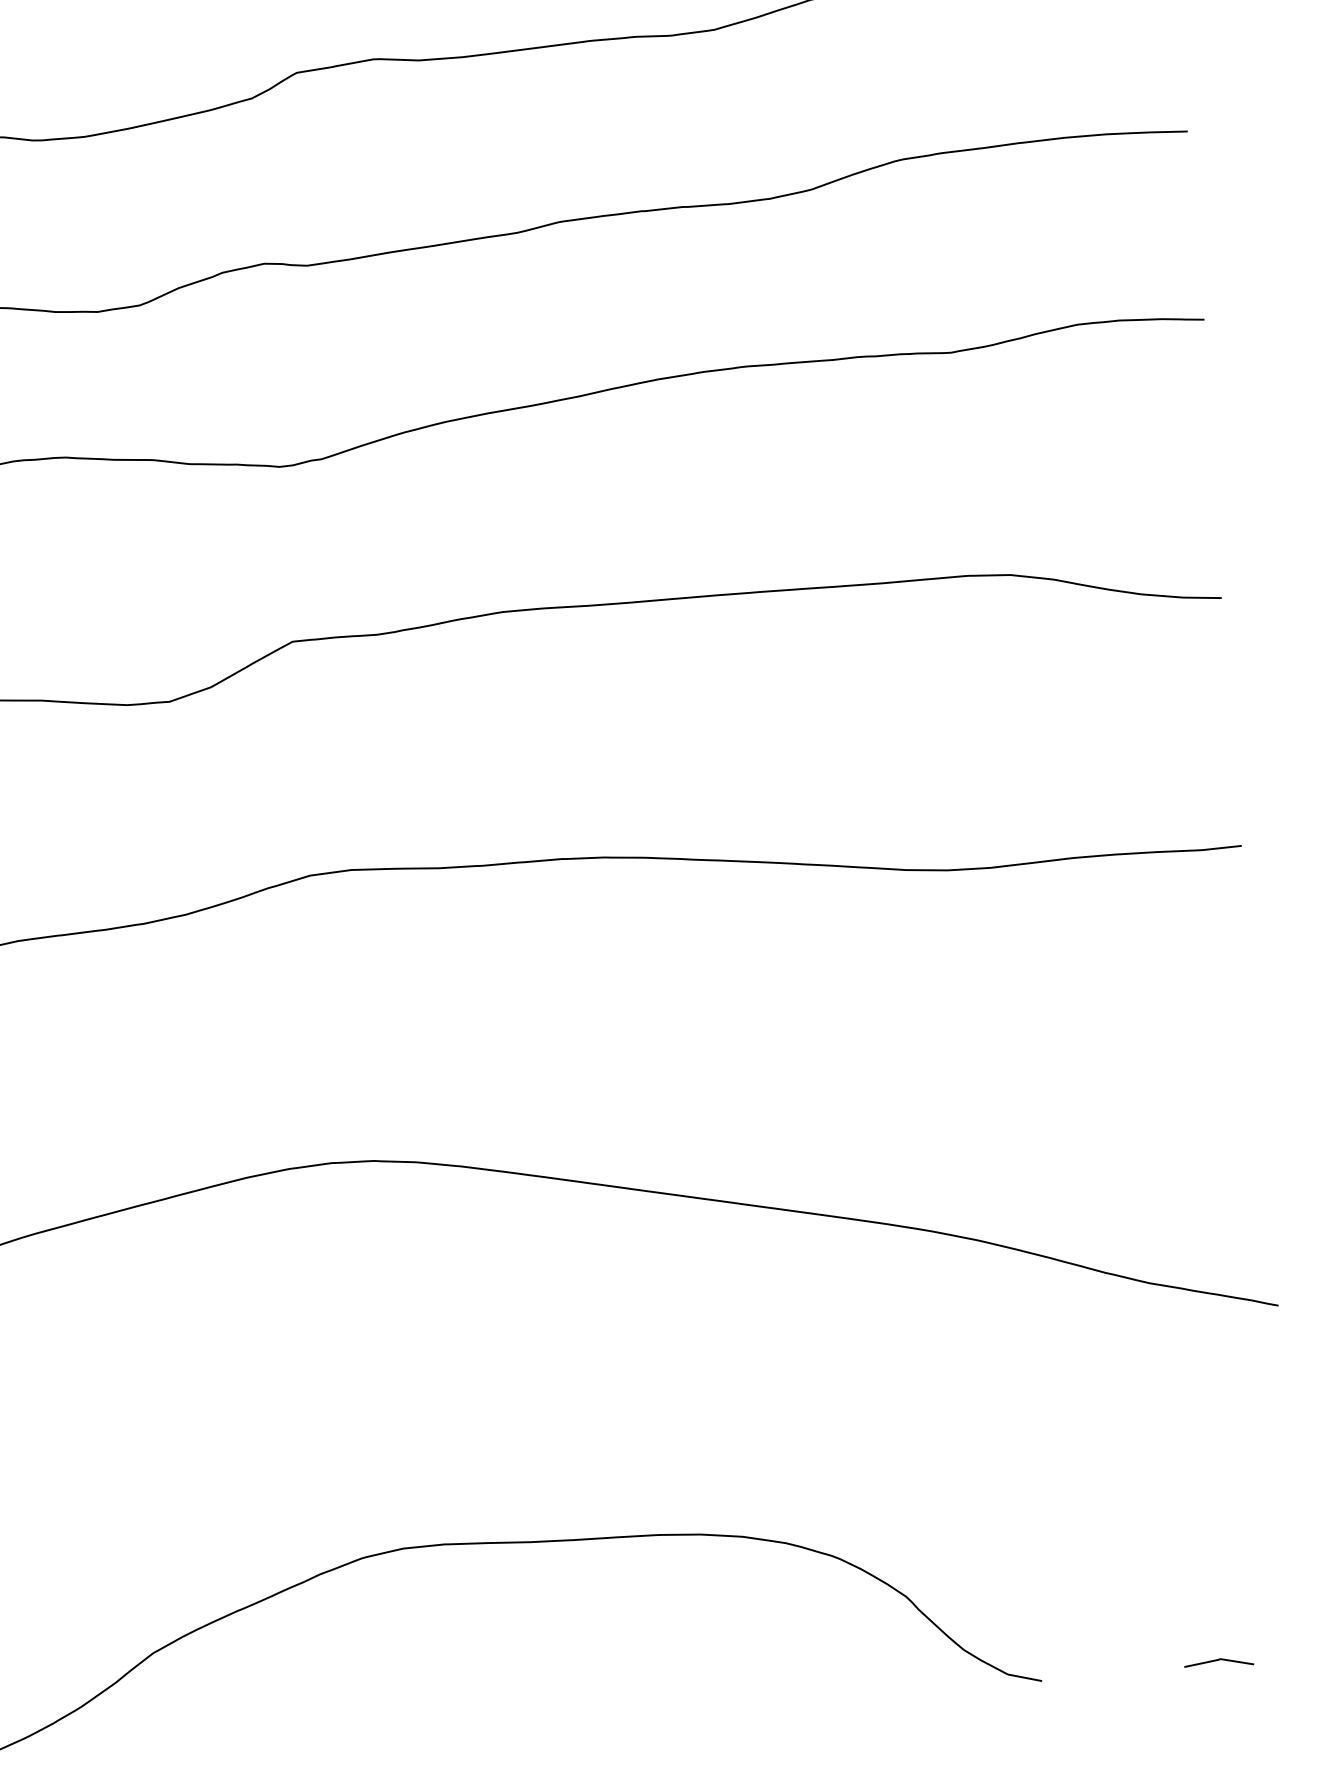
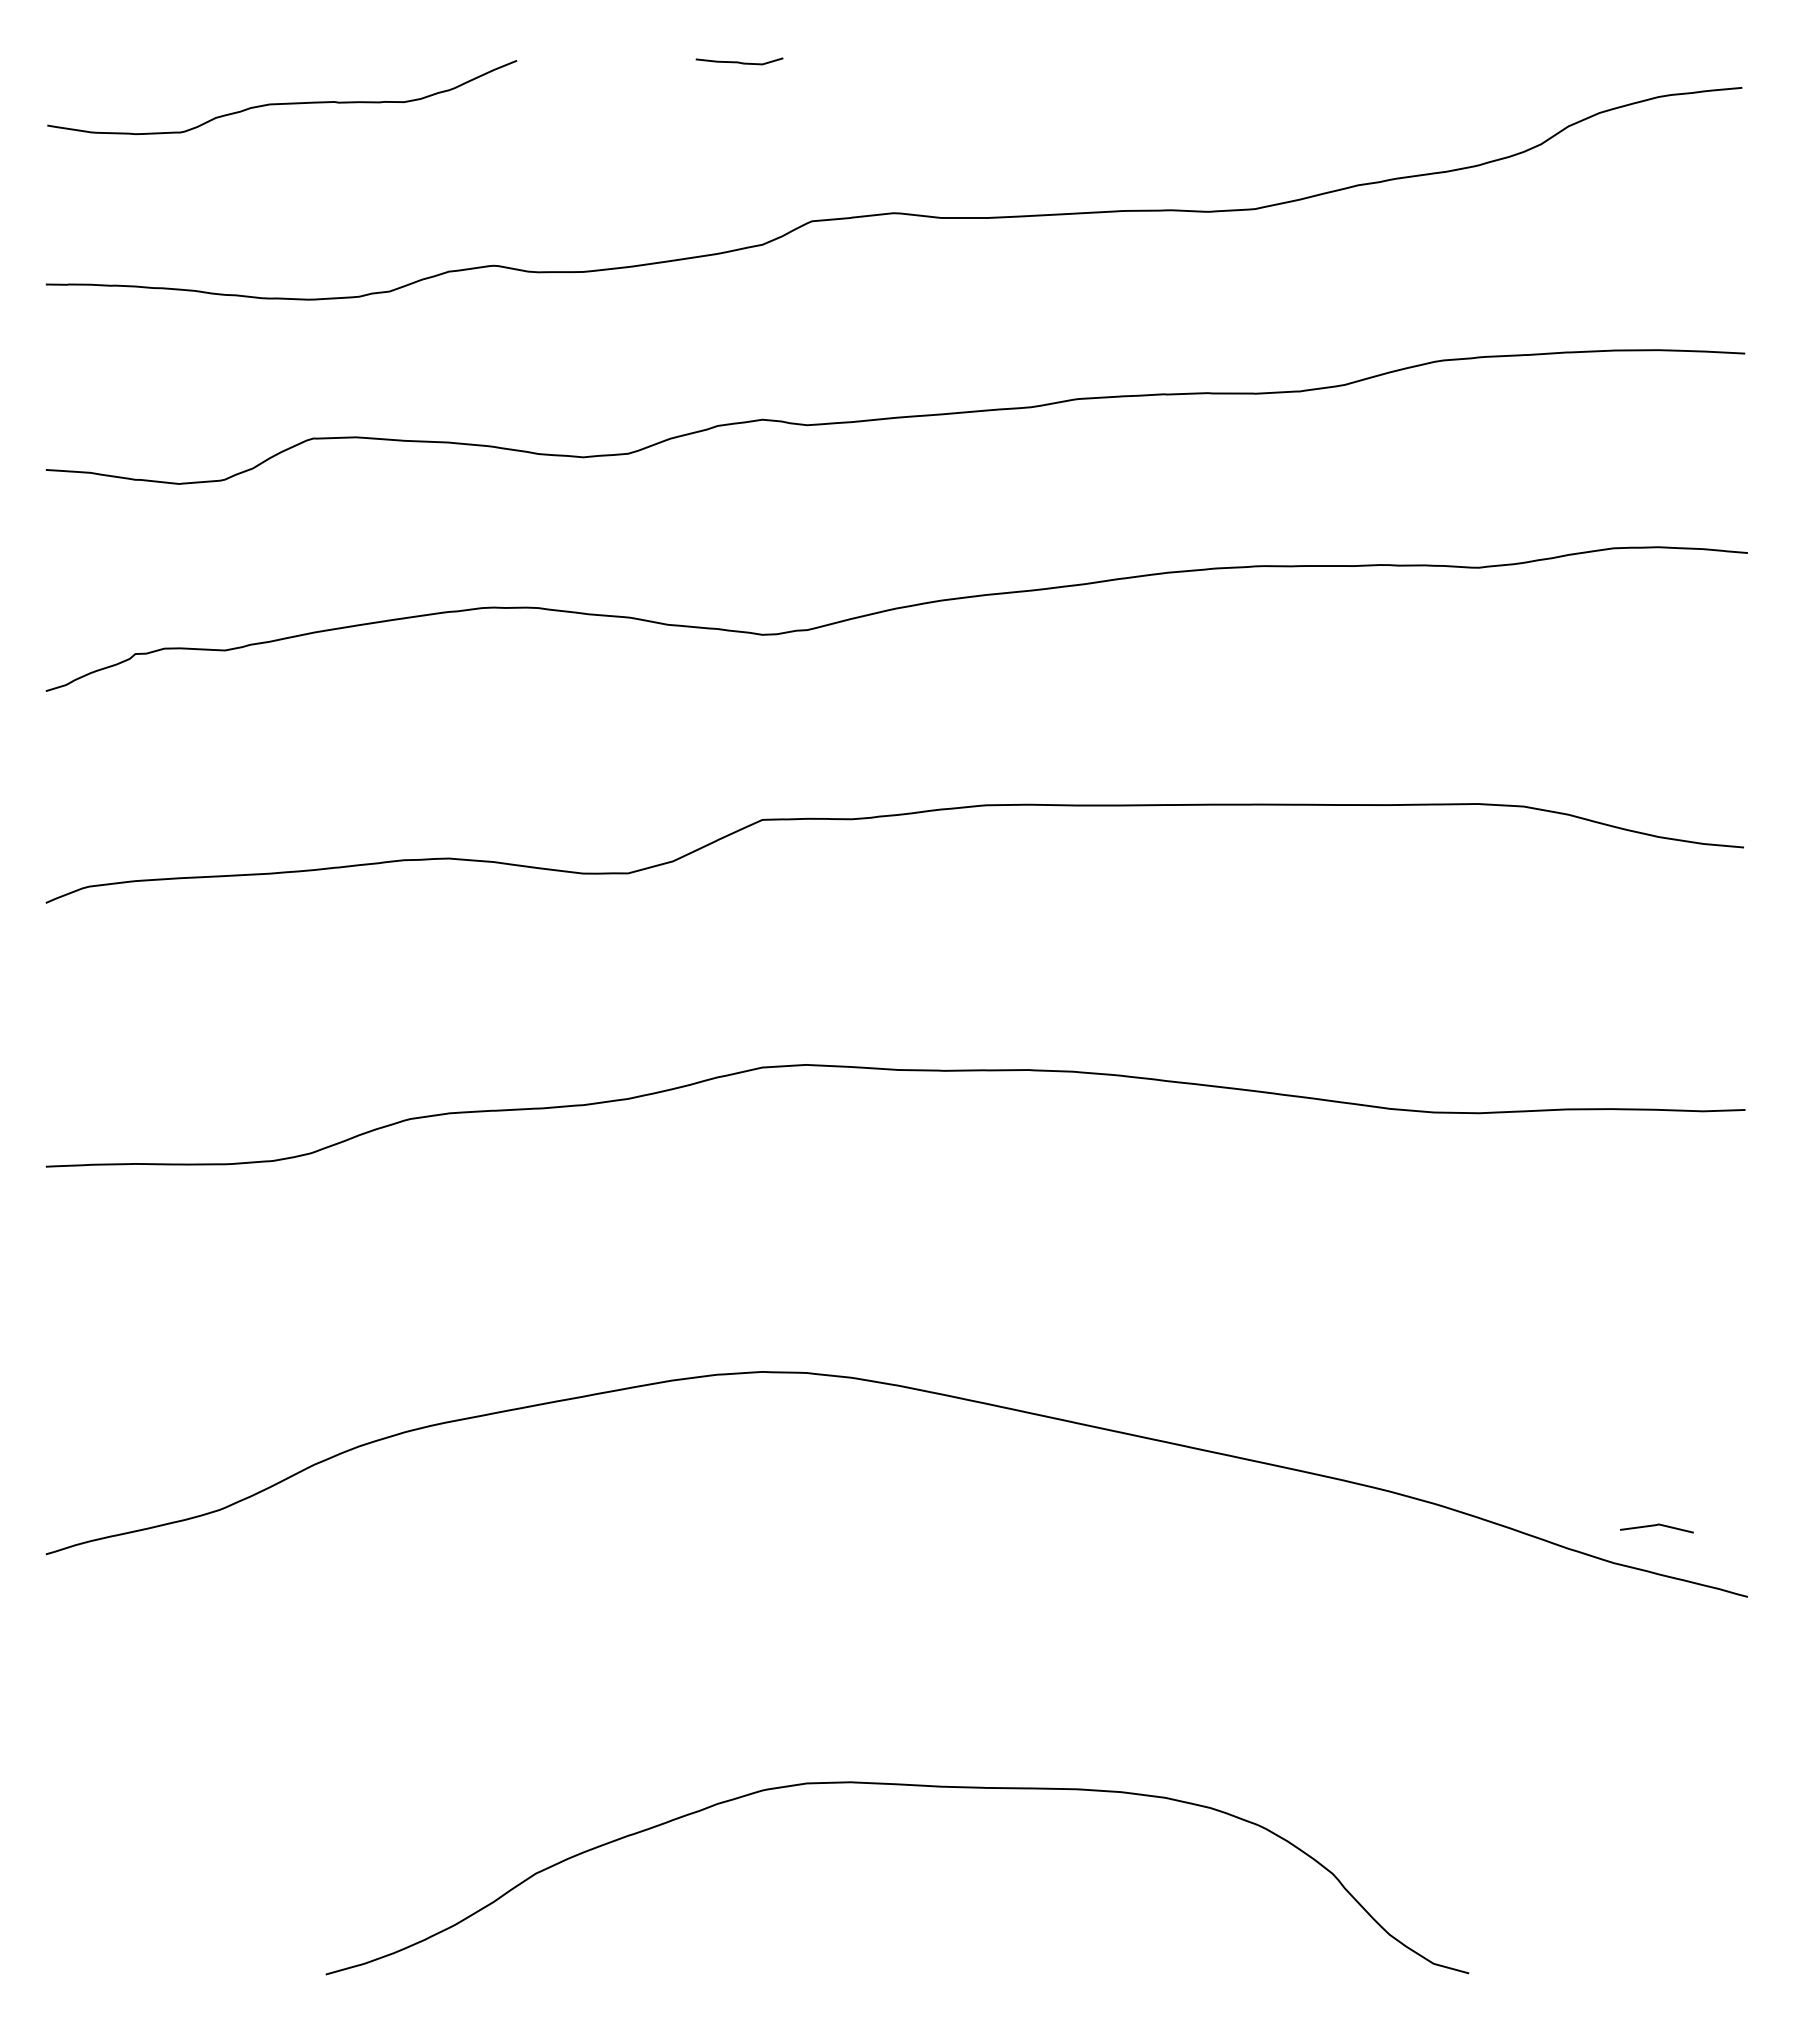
line: (1217, 1661) -> (1655, 1526), moved

